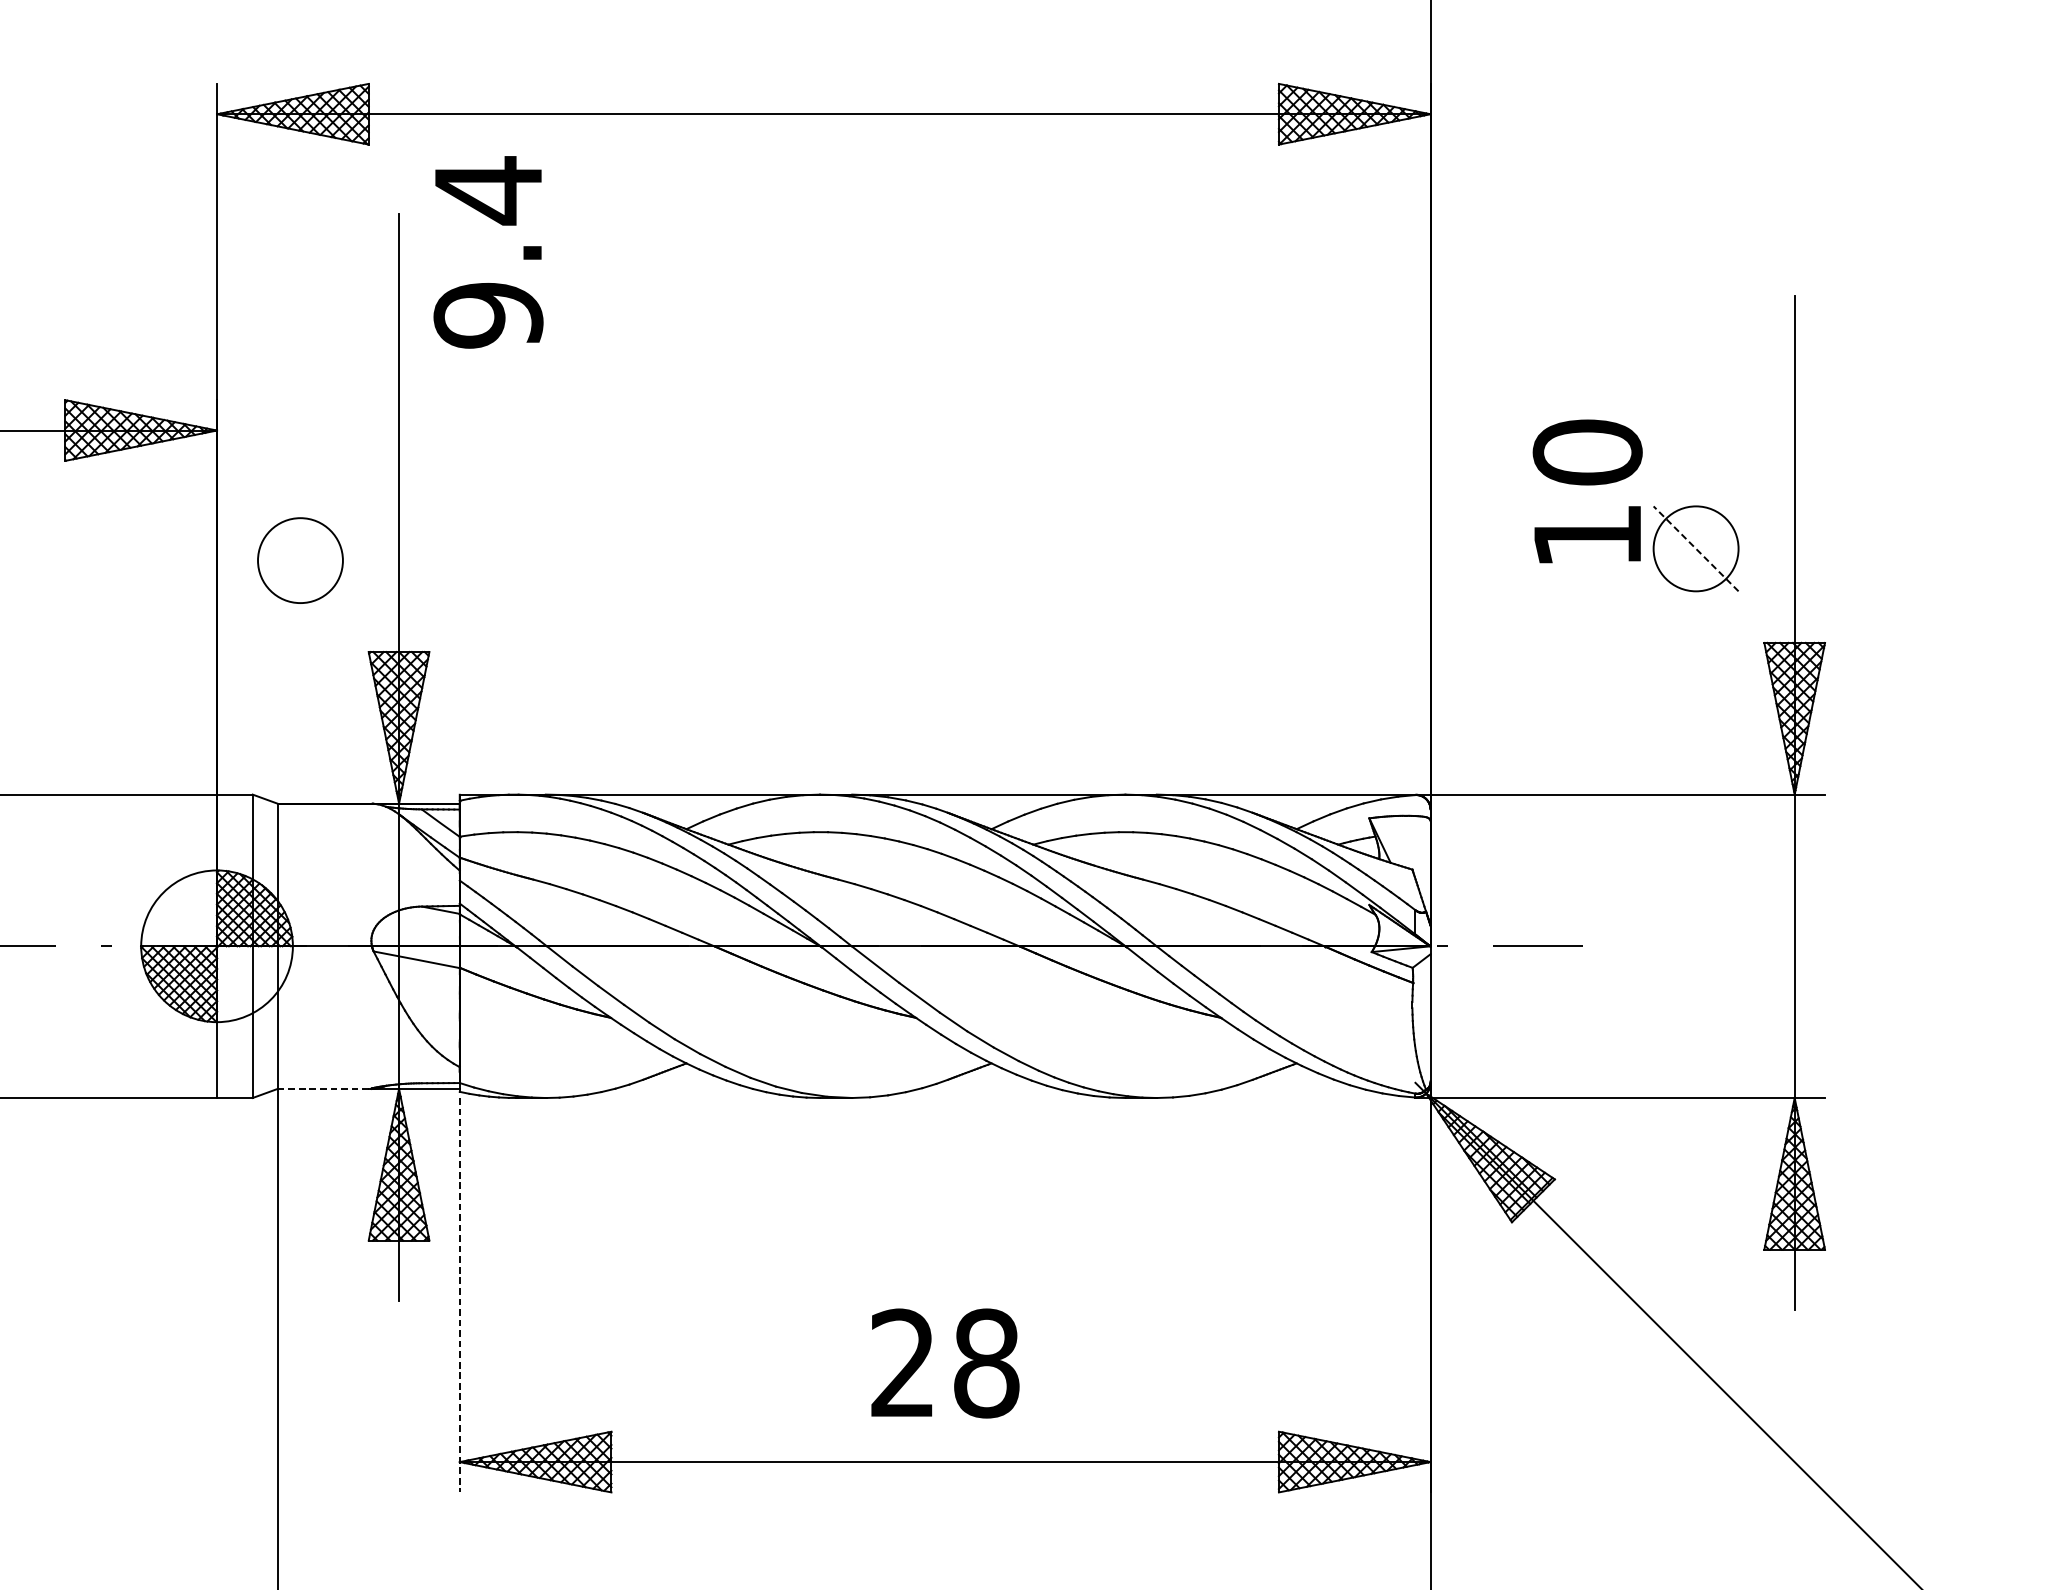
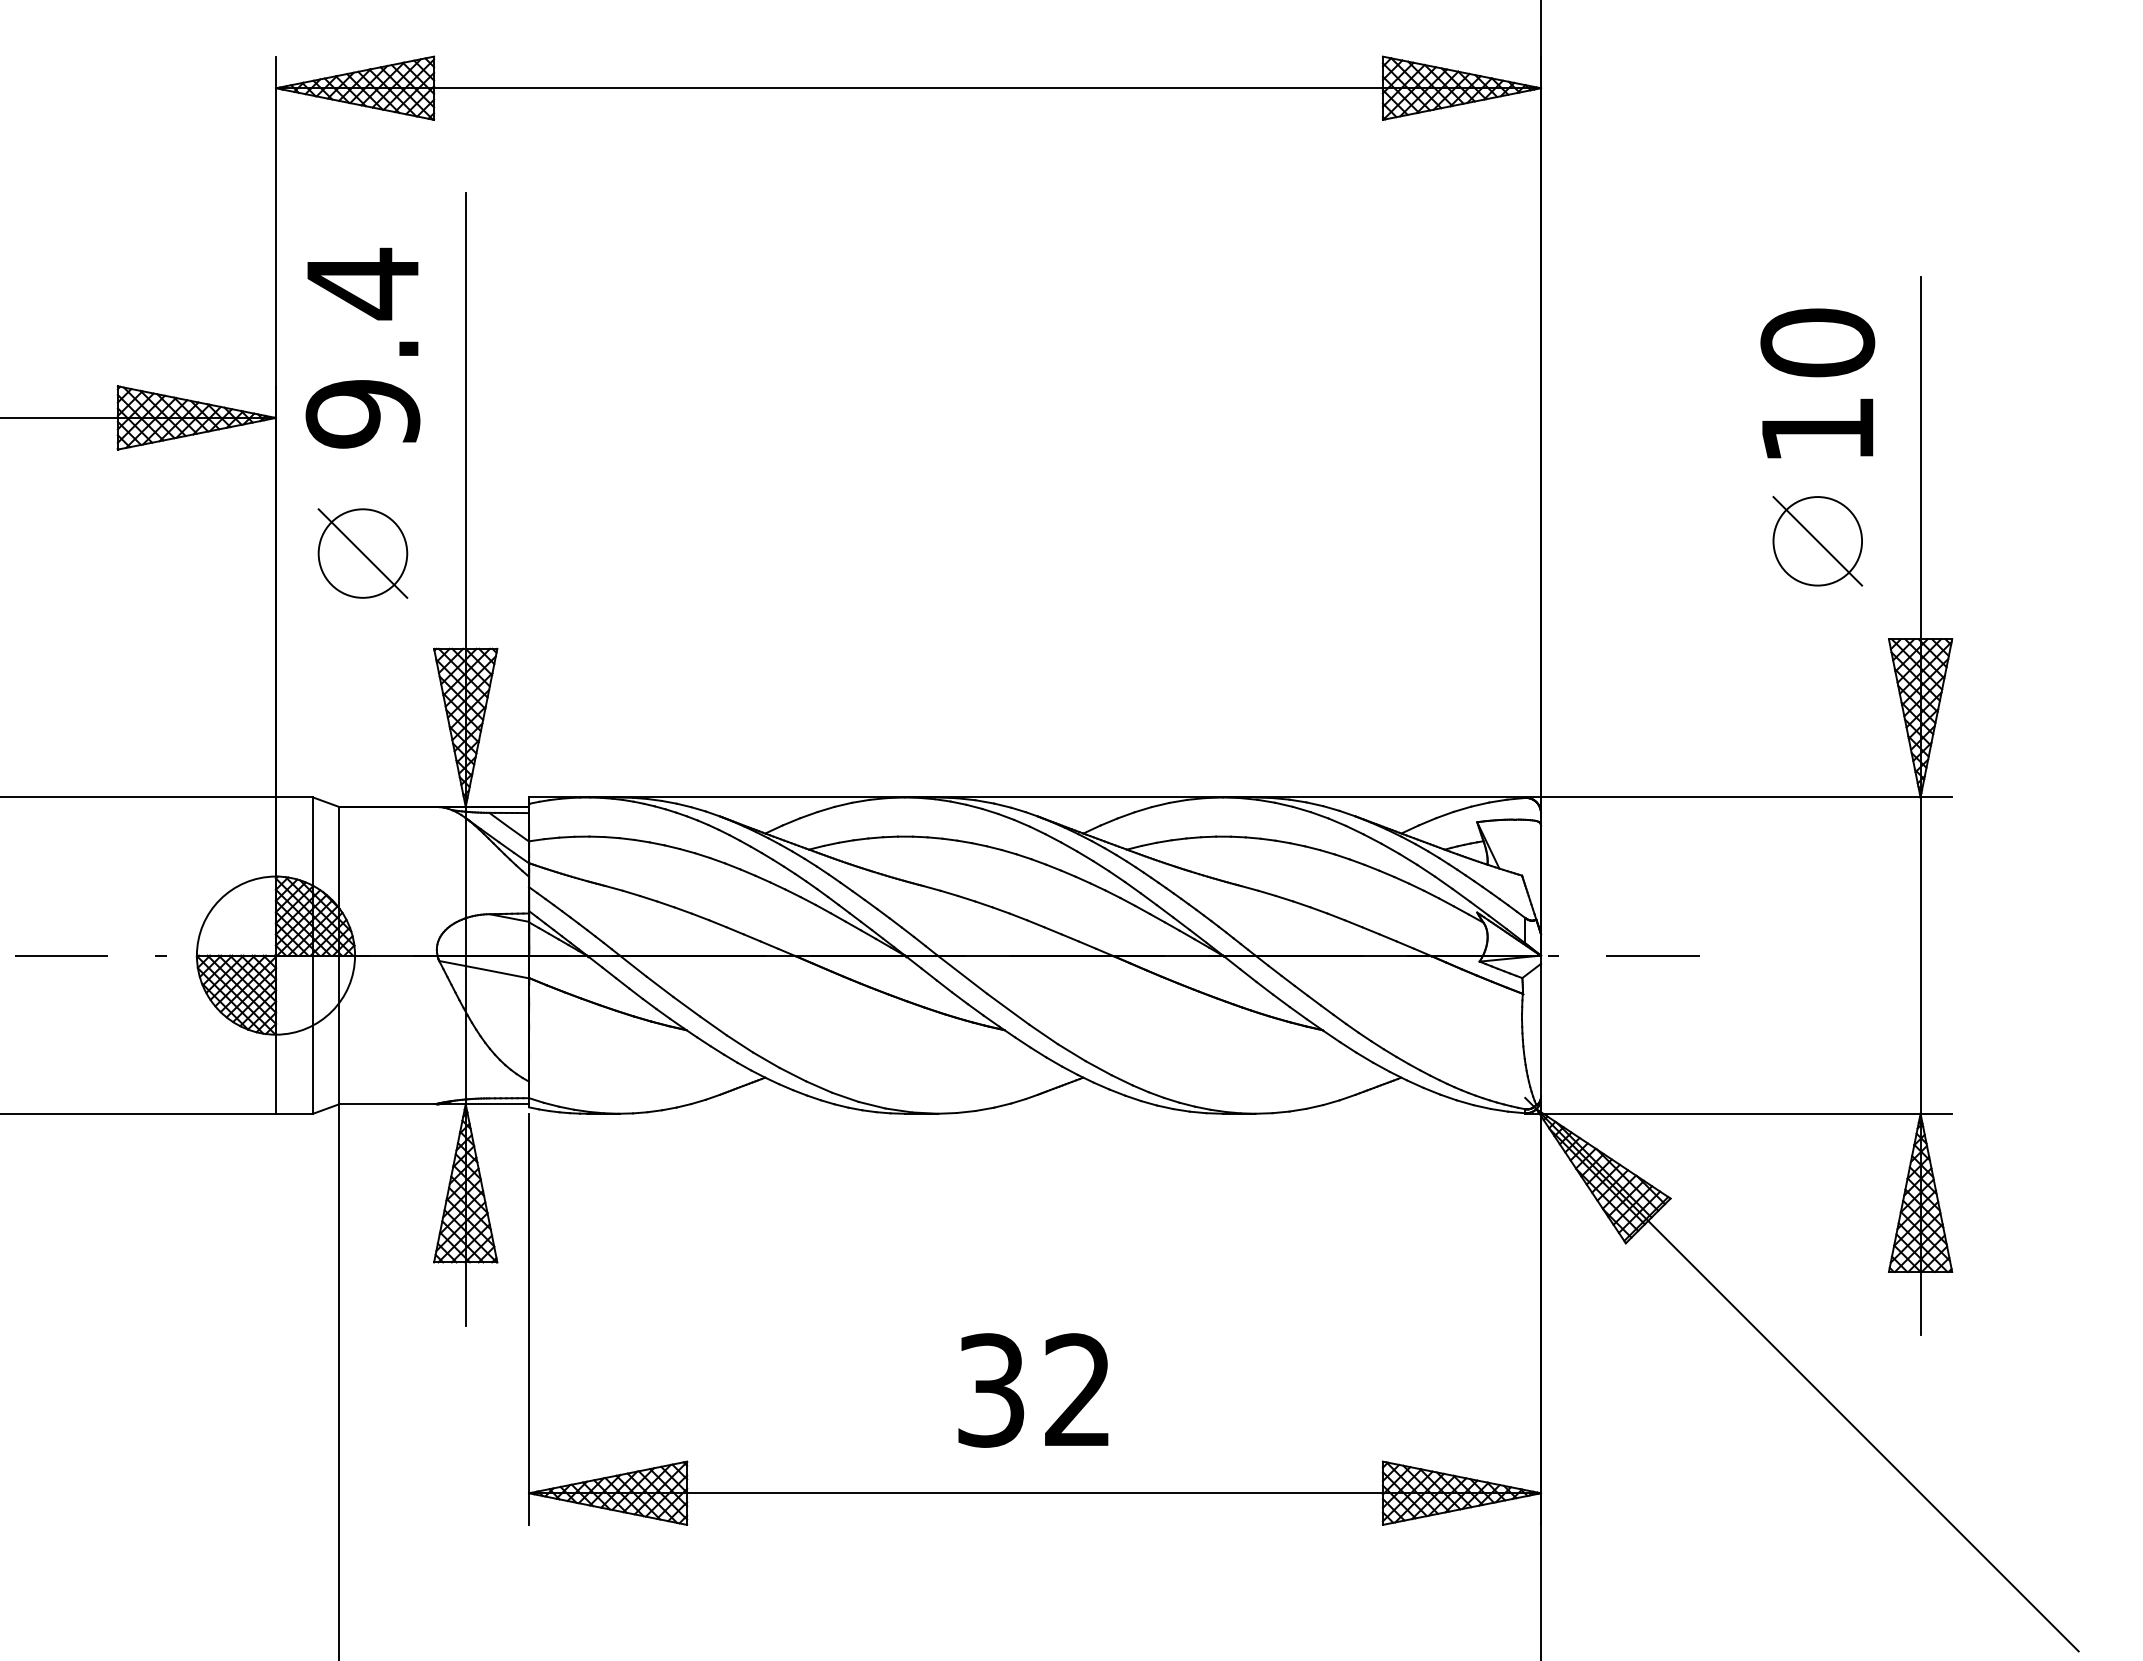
text: (488, 251) -> (362, 347), moved
text: (1587, 491) -> (1817, 383), moved
line: (1695, 549) -> (1817, 541), dashed -> solid
line: (300, 560) -> (362, 553), added
line: (324, 1089) -> (388, 1104), dashed -> solid
line: (460, 1295) -> (529, 1319), dashed -> solid
text: (945, 1363) -> (1035, 1390), 28 -> 32

